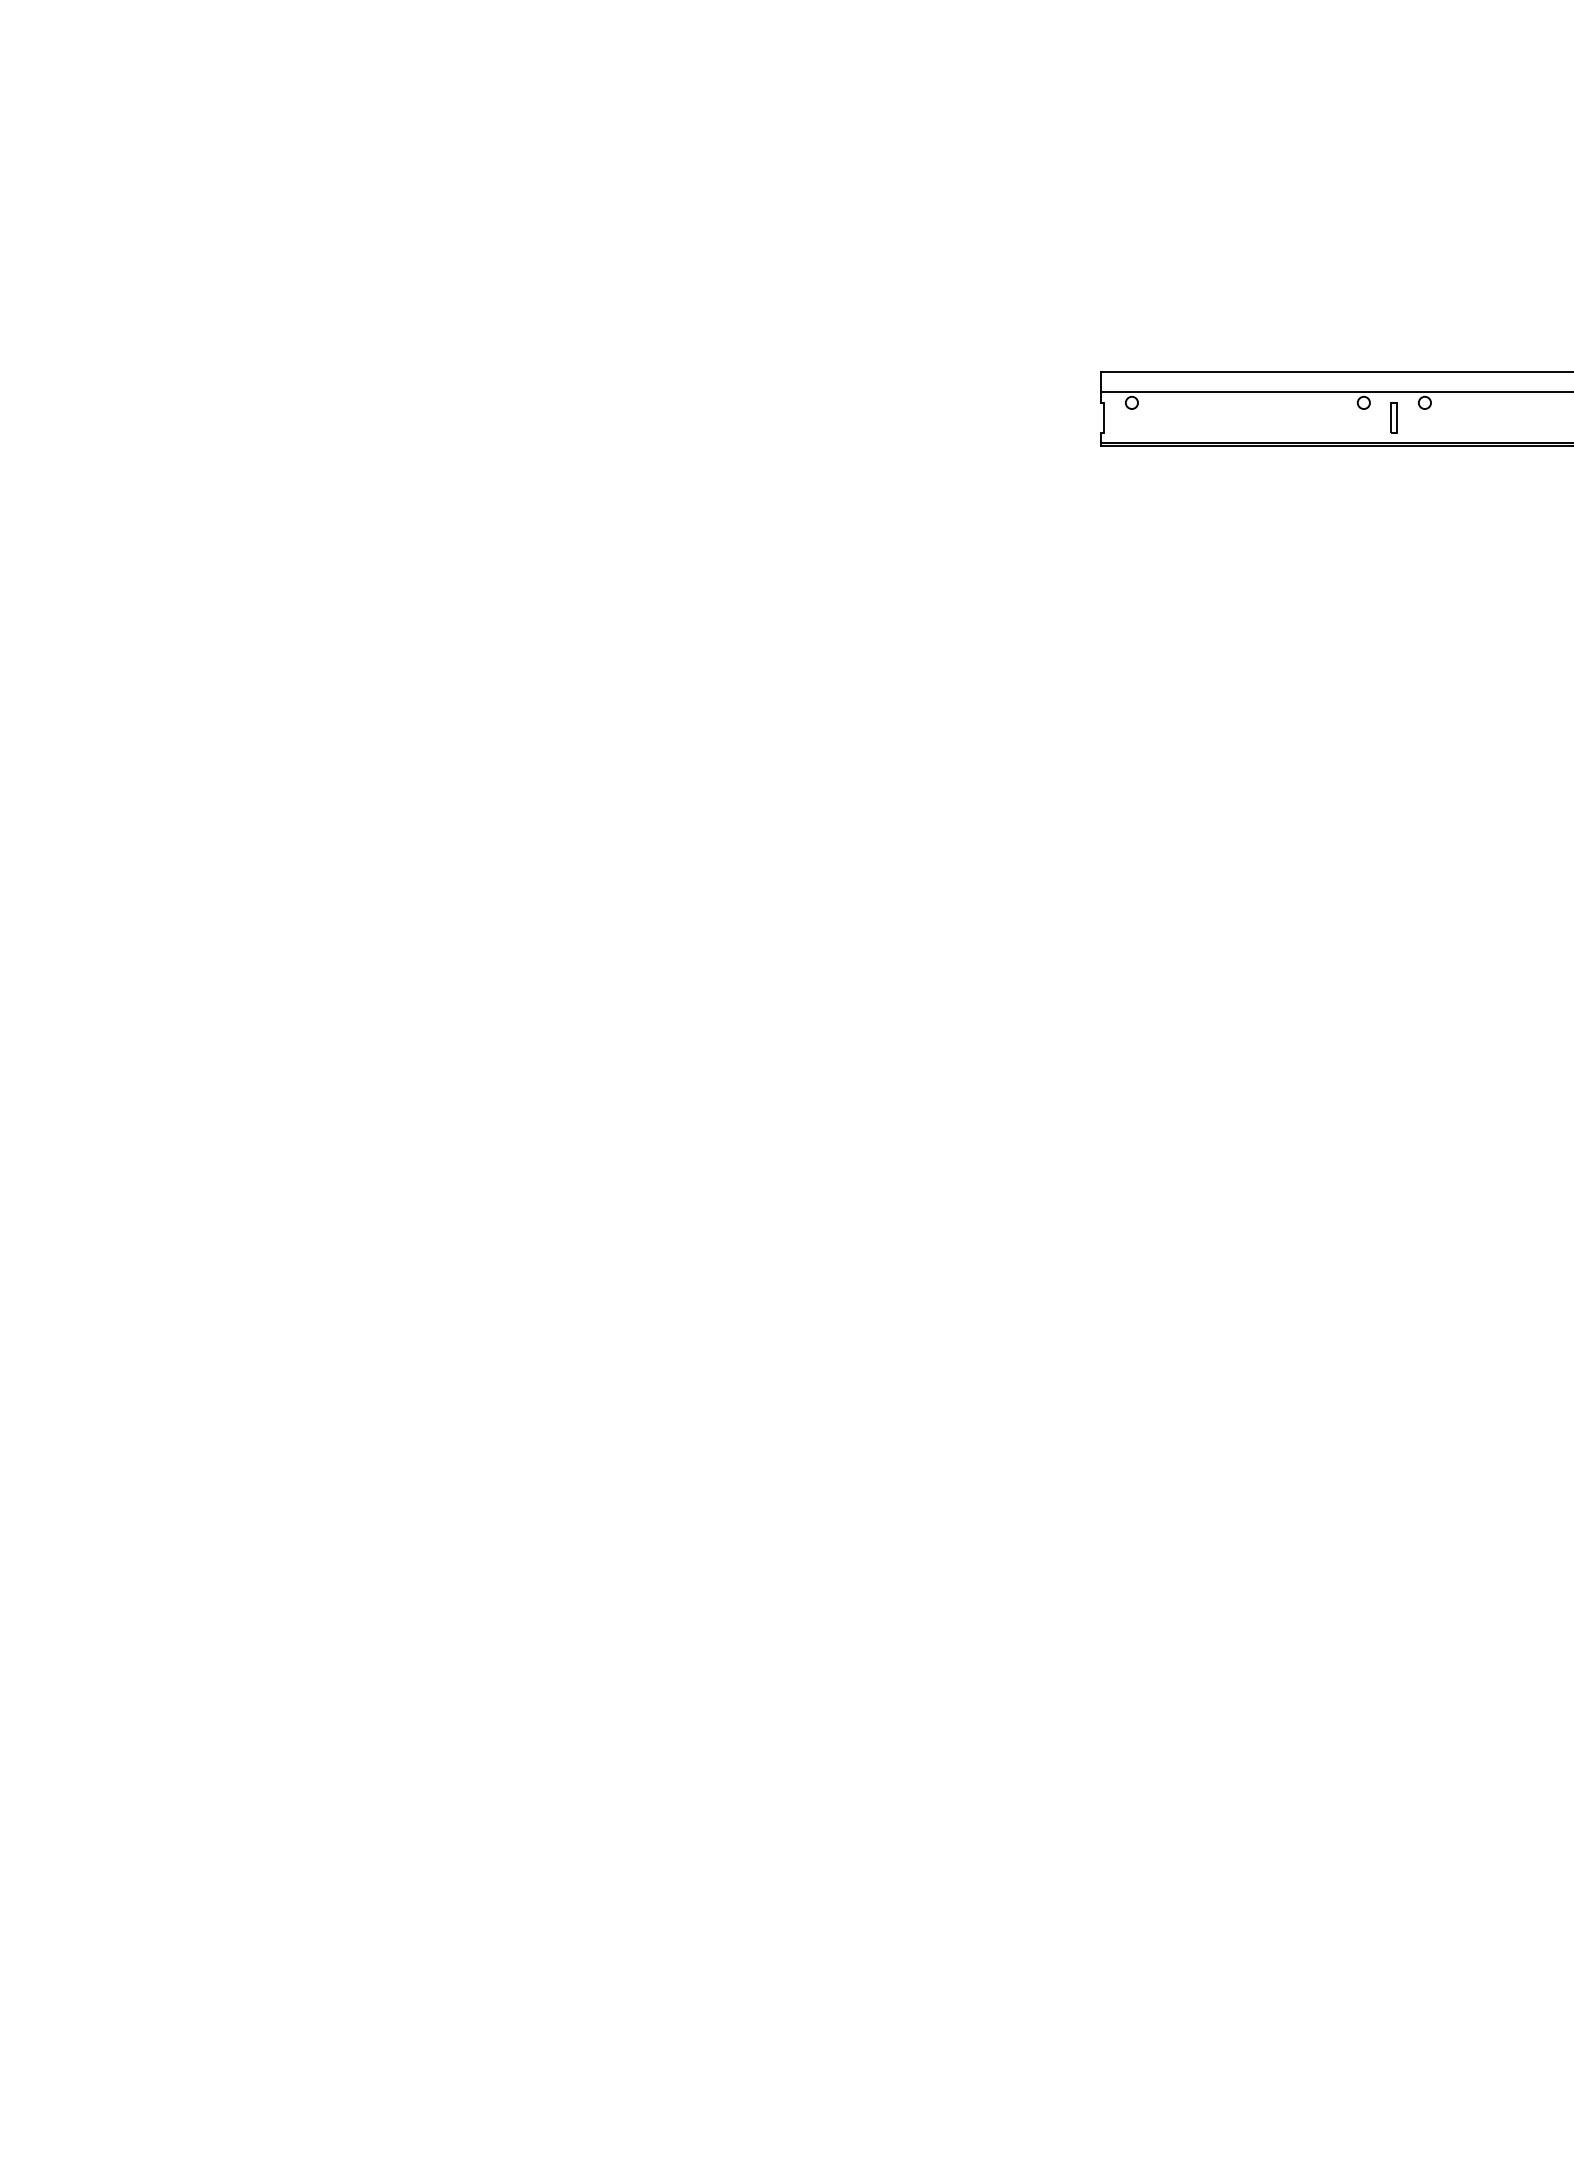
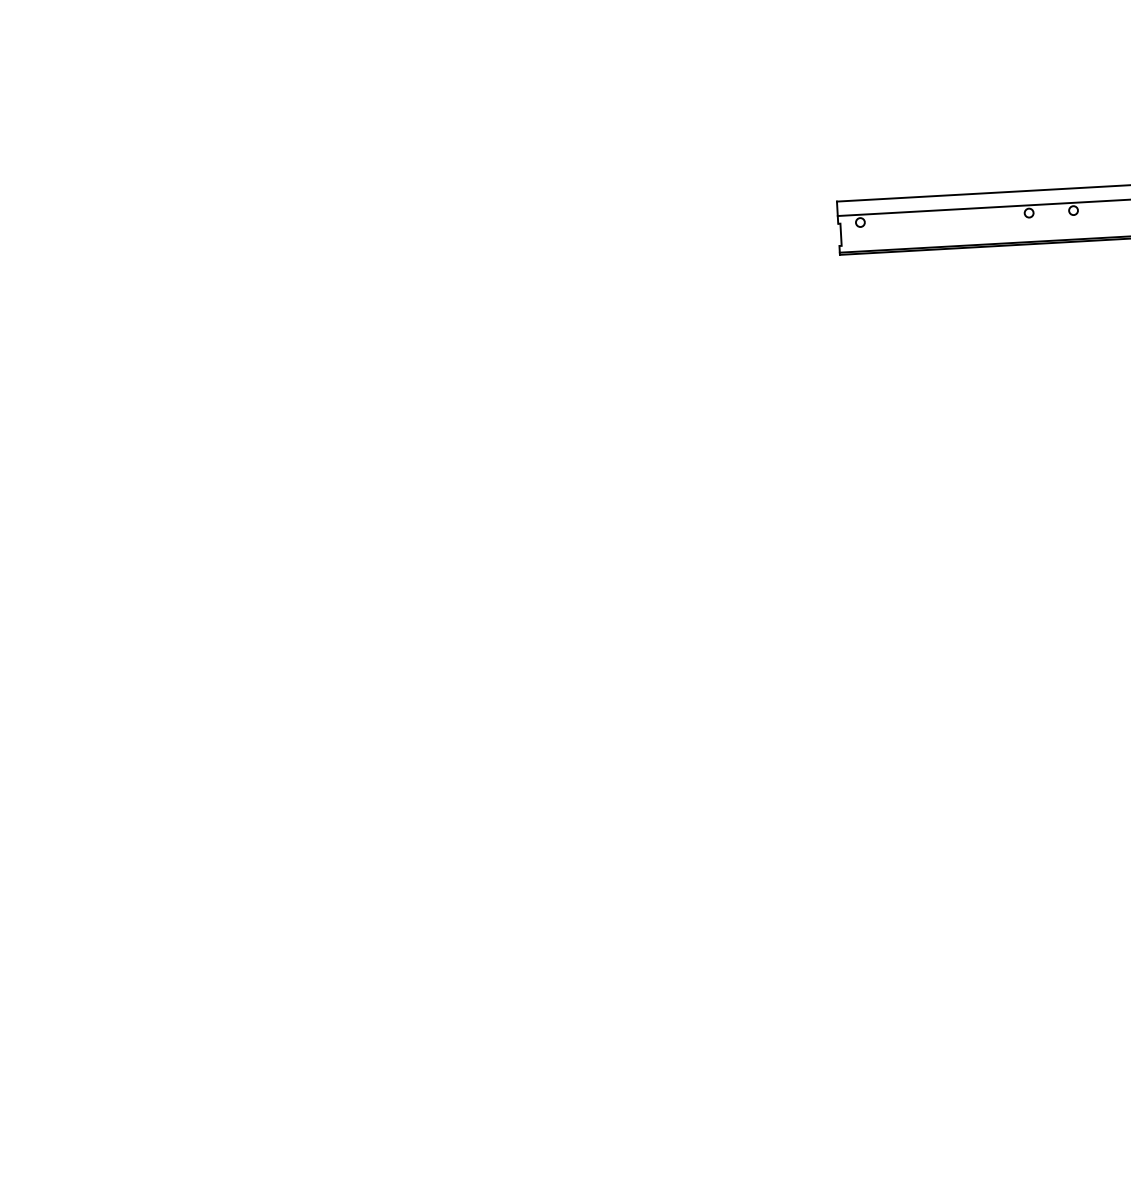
part: (1393, 417) -> (1051, 222), removed

